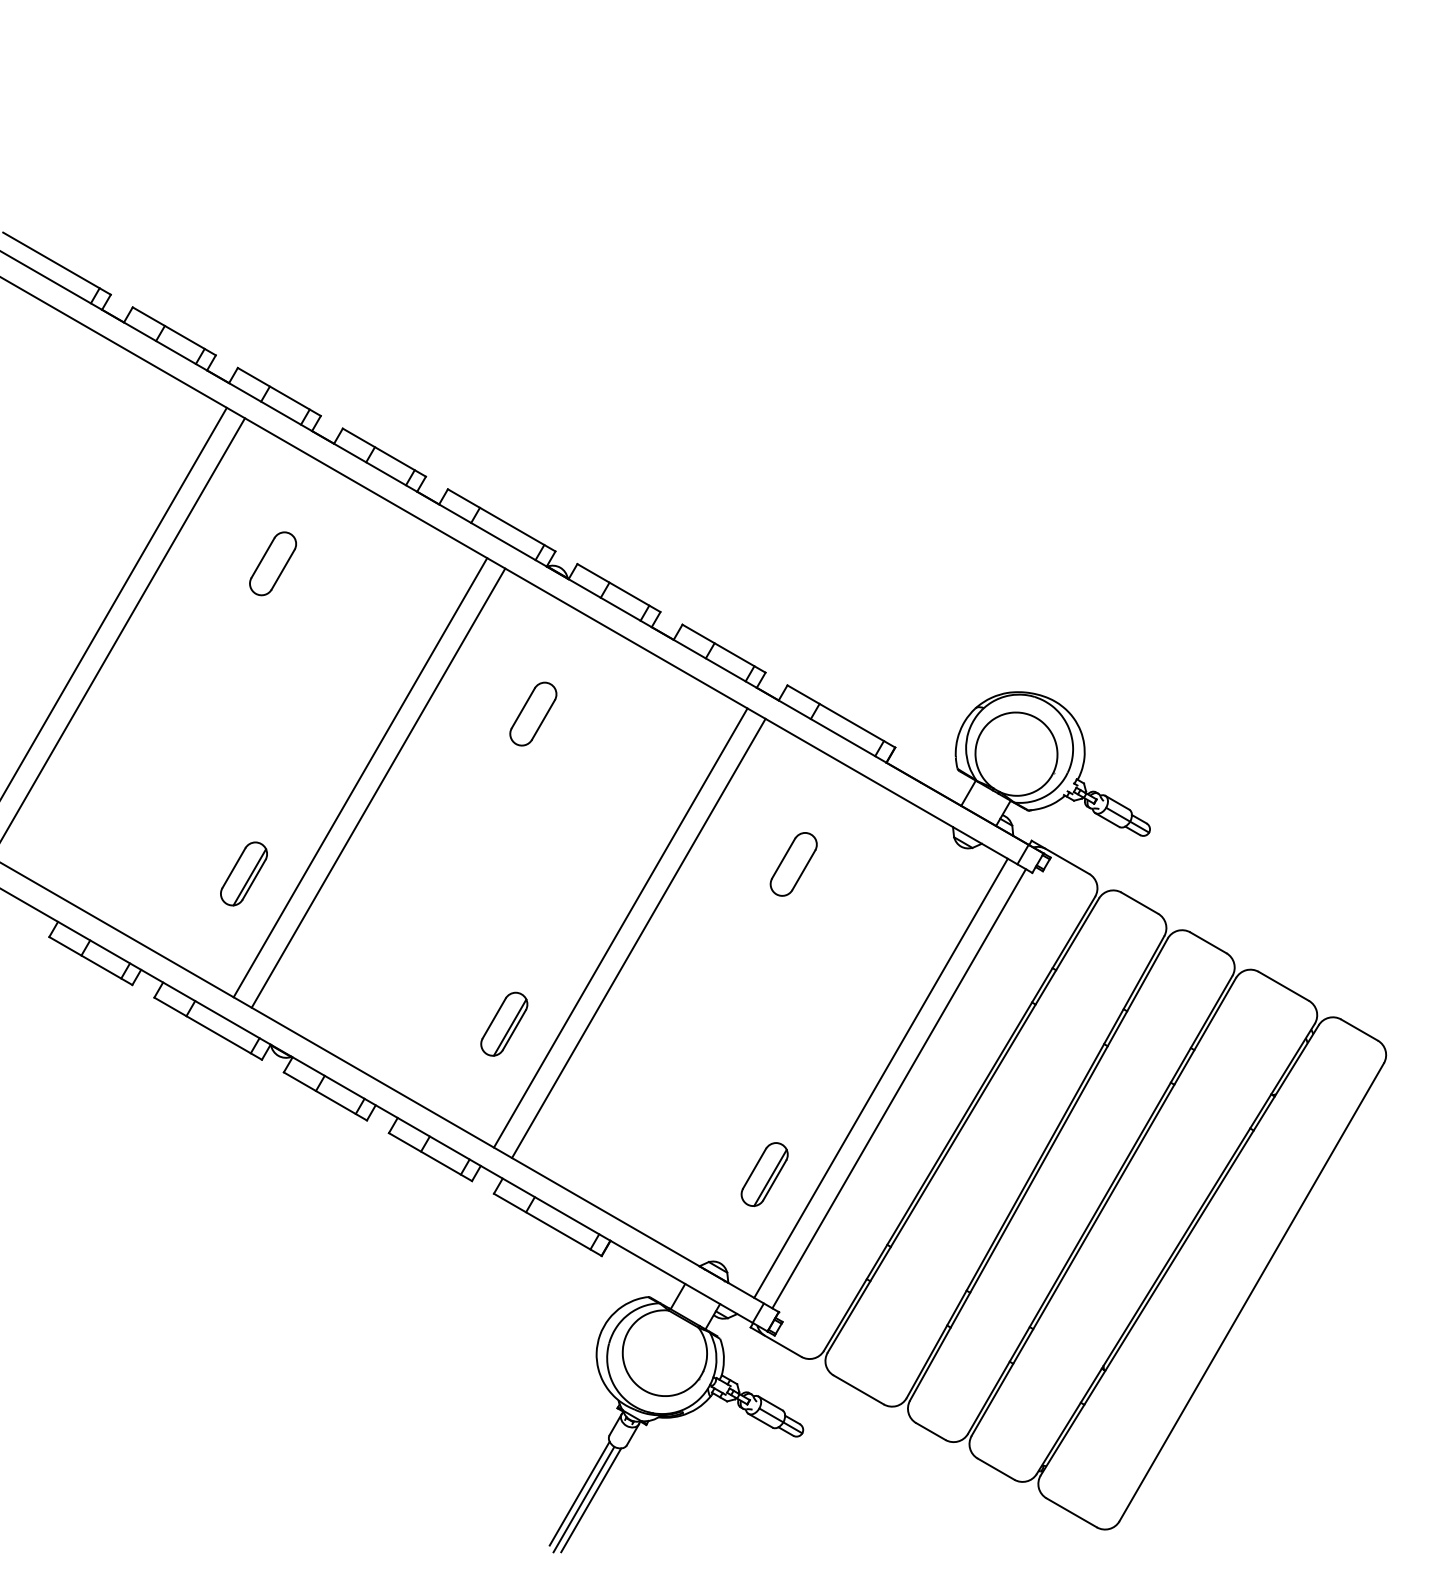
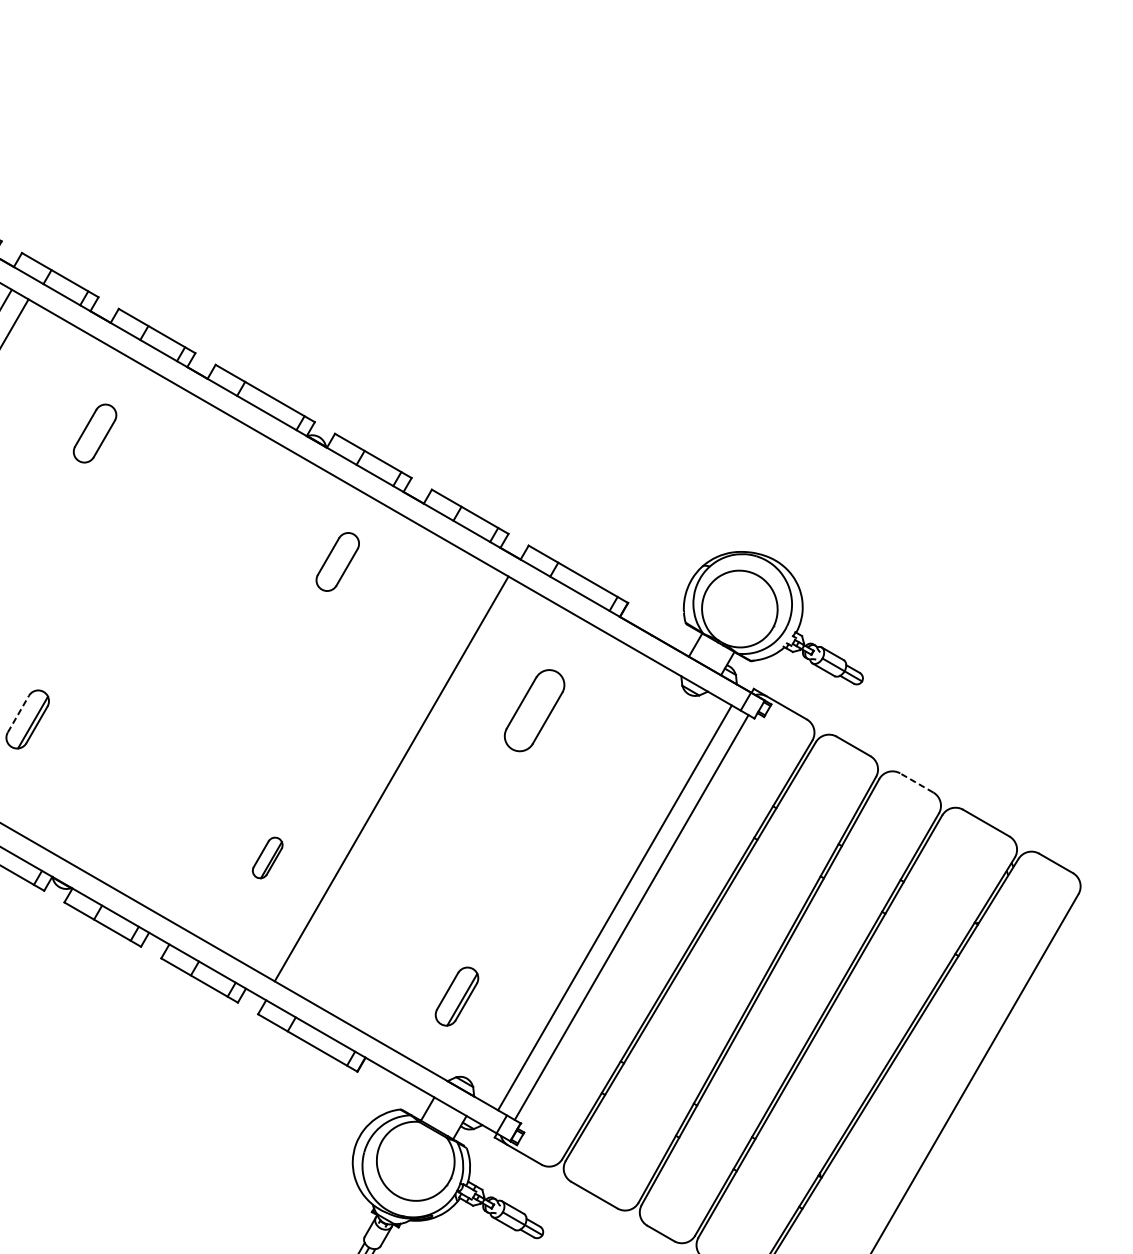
part: (272, 563) -> (94, 433), moved
part: (533, 713) -> (337, 561), moved
line: (360, 777) -> (135, 630), removed
line: (378, 787) -> (151, 639), removed
part: (793, 864) -> (534, 710), size x1.4
line: (233, 868) -> (17, 714), solid -> dashed
line: (620, 927) -> (374, 768), removed
line: (1208, 942) -> (916, 782), solid -> dashed
part: (504, 1023) -> (267, 857), size x0.7
part: (764, 1174) -> (456, 996), moved

